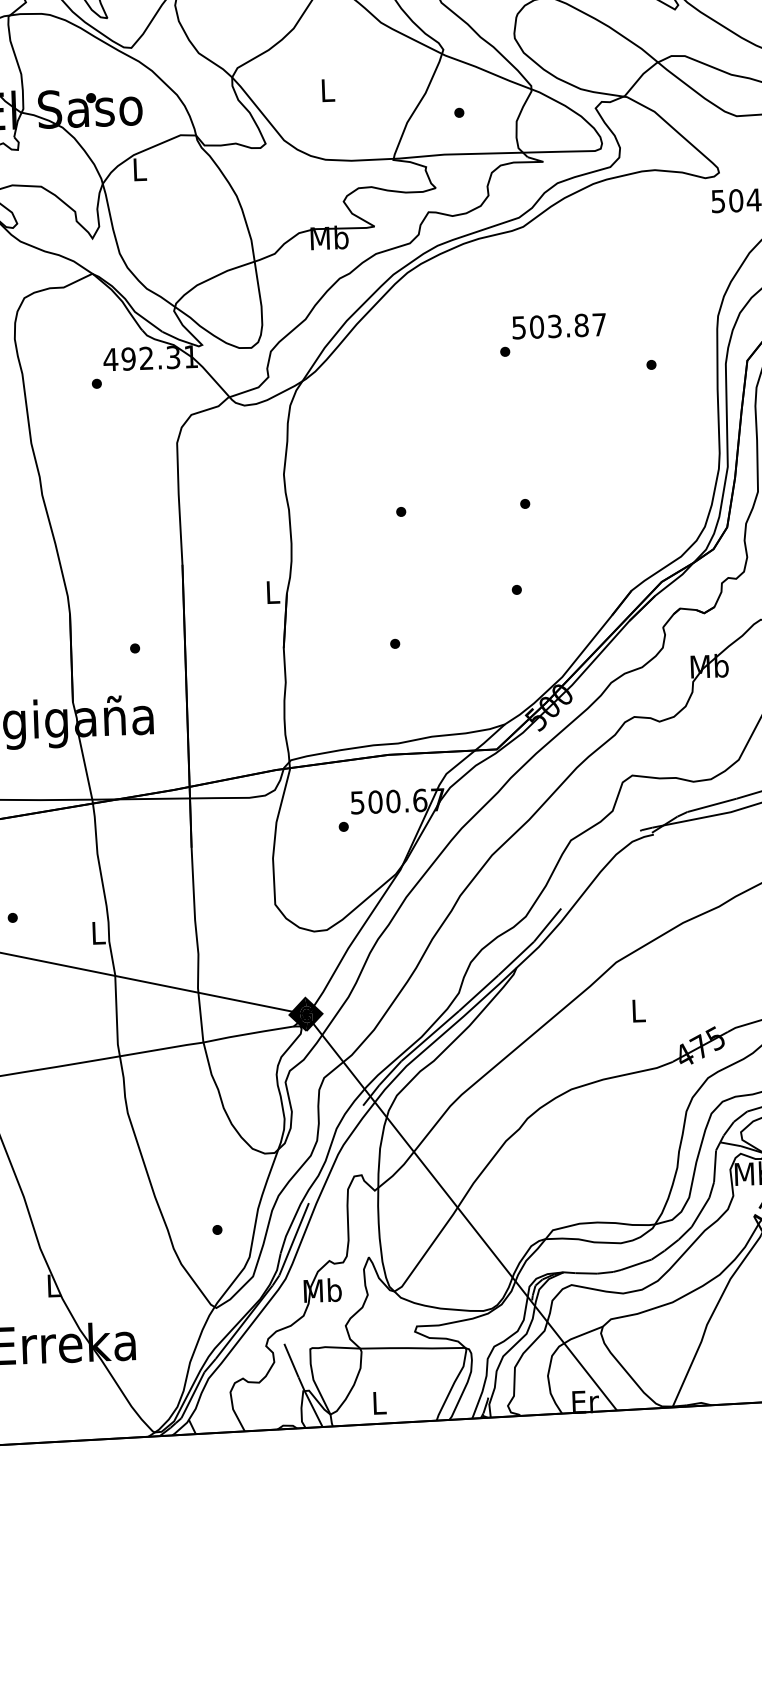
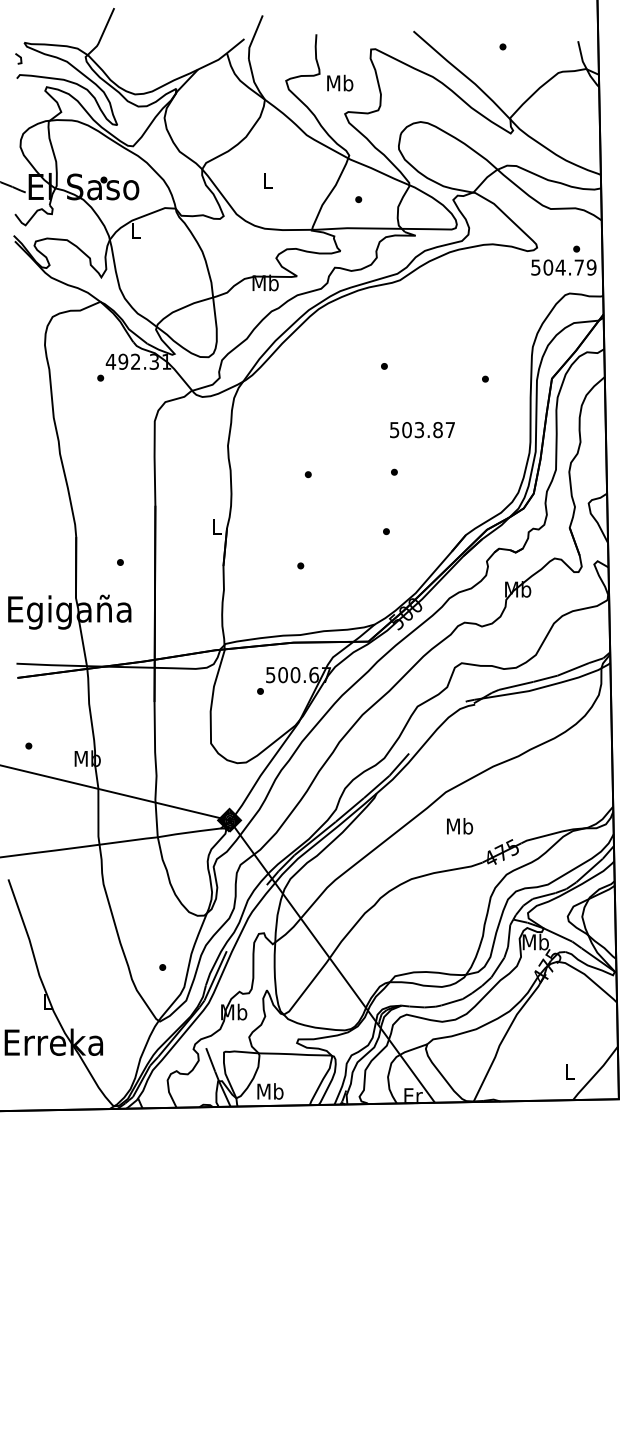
text: (559, 326) -> (422, 430), moved
text: (97, 932) -> (87, 758), L -> Mb
text: (639, 1010) -> (460, 826), L -> Mb
text: (379, 1402) -> (270, 1091), L -> Mb

